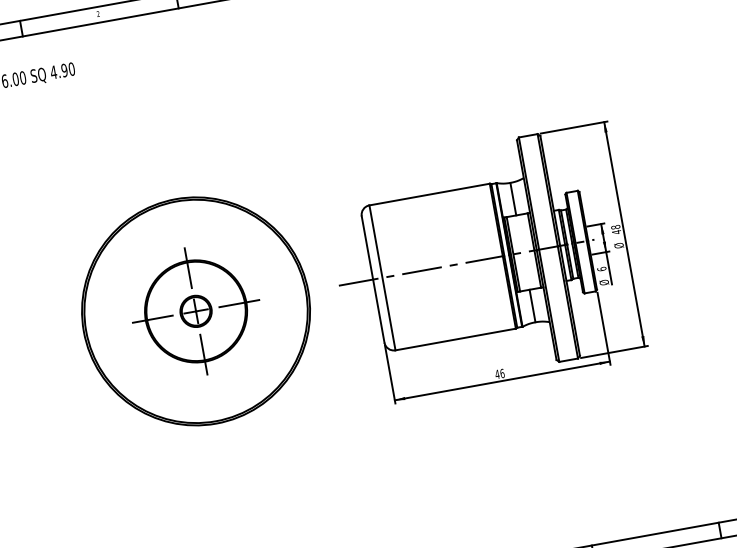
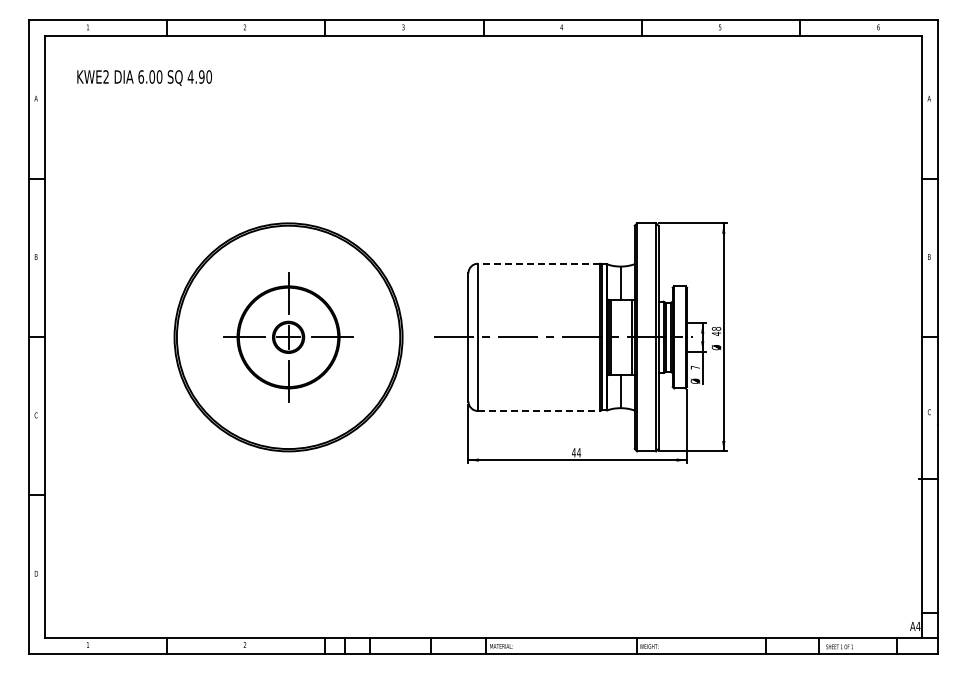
line: (428, 194) -> (538, 263), solid -> dashed
text: (601, 268) -> (695, 367), 6 -> 7
line: (456, 339) -> (539, 411), solid -> dashed
text: (501, 373) -> (578, 452), 46 -> 44

